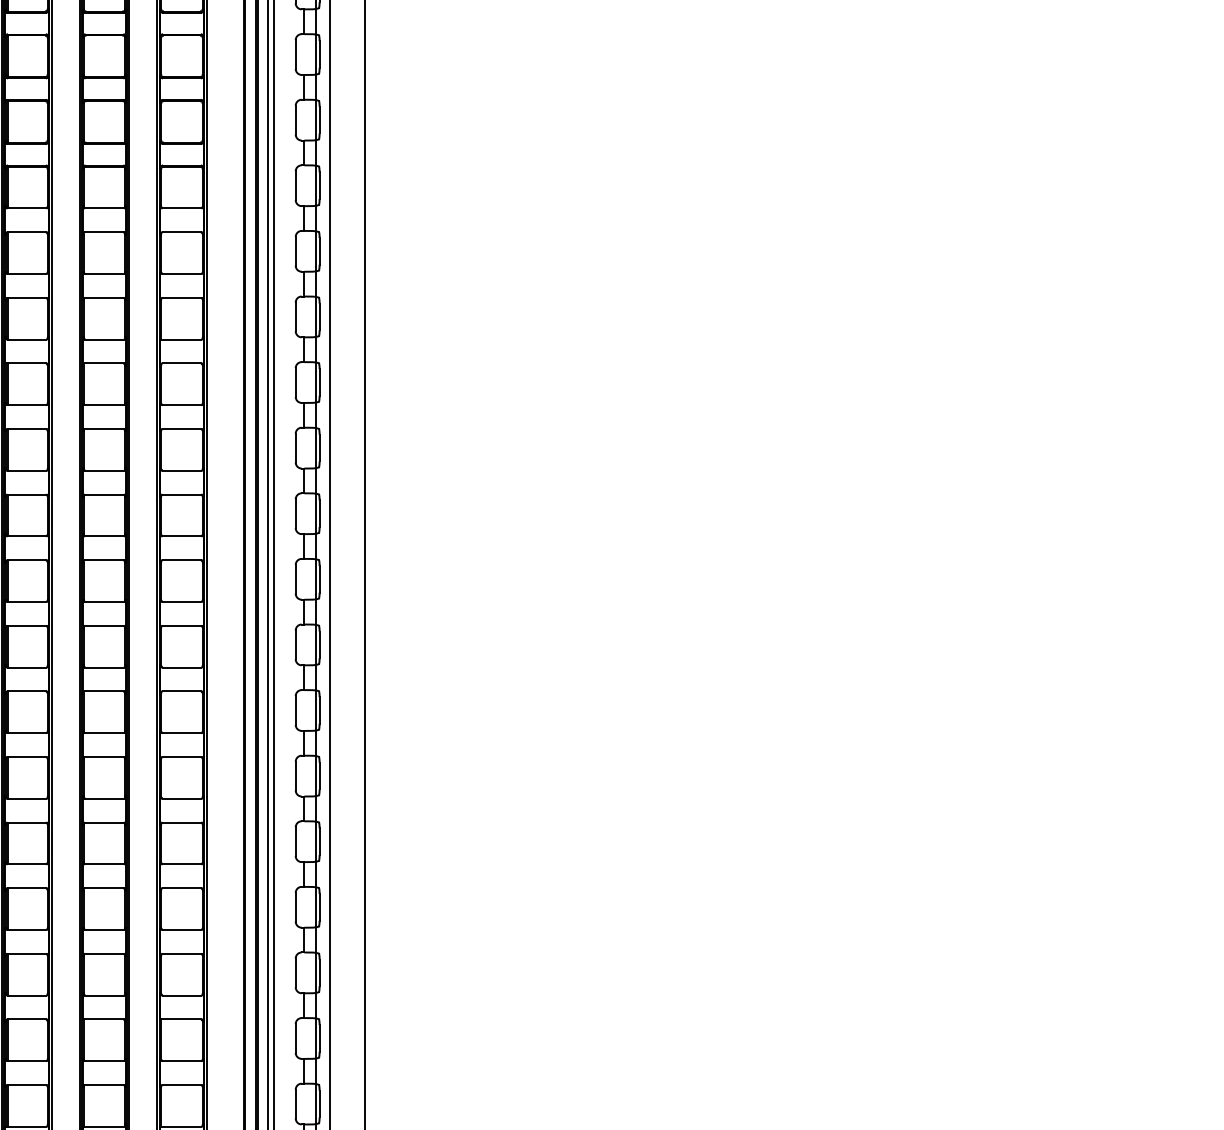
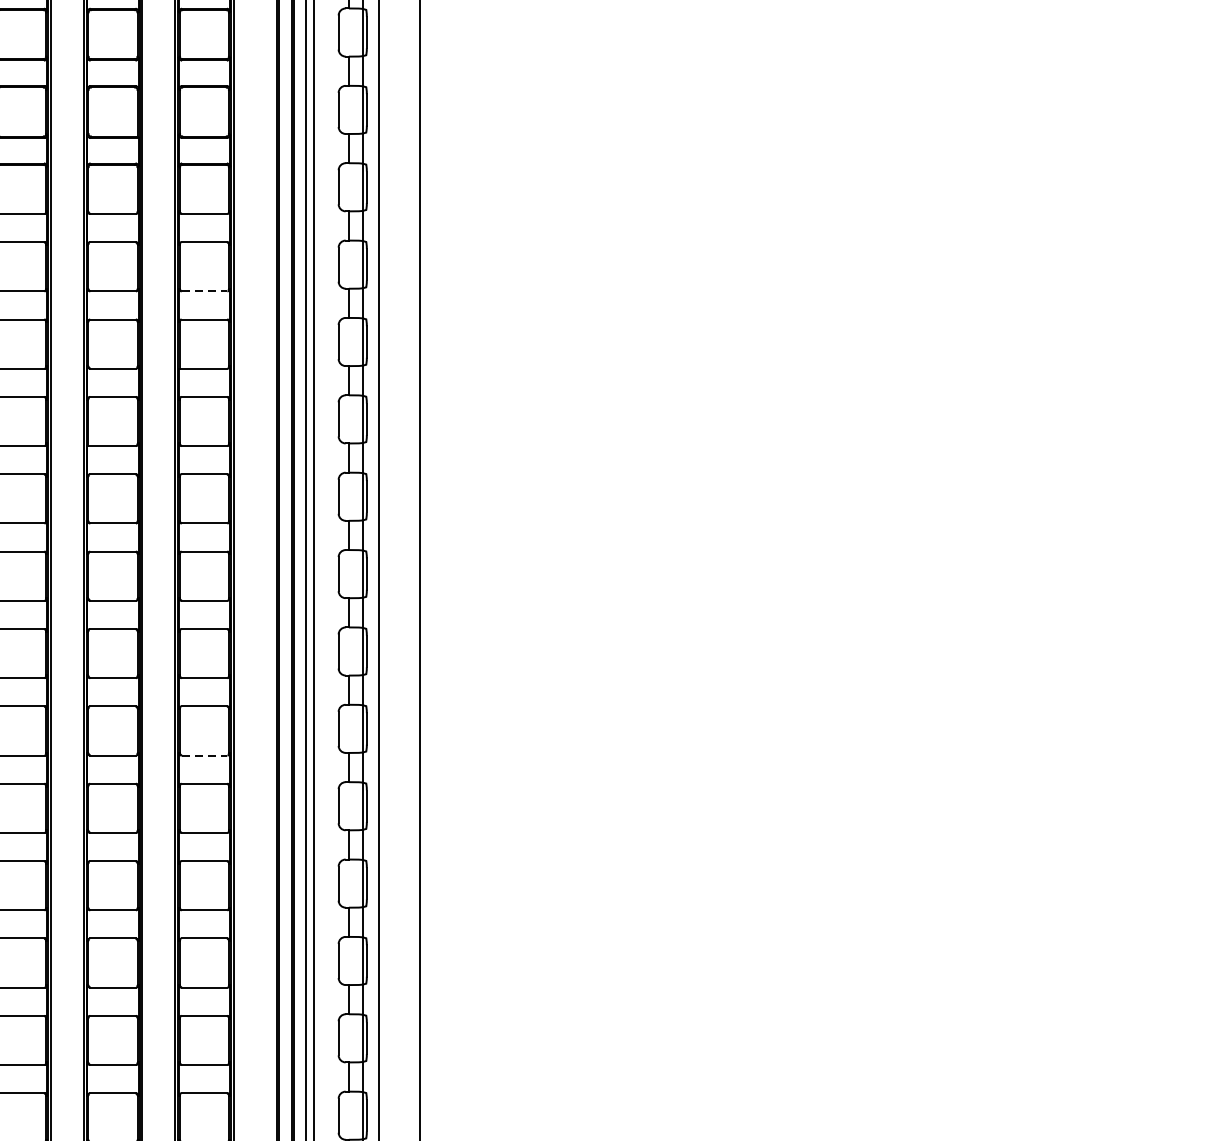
line: (182, 274) -> (205, 291), solid -> dashed
line: (182, 667) -> (205, 755), solid -> dashed

